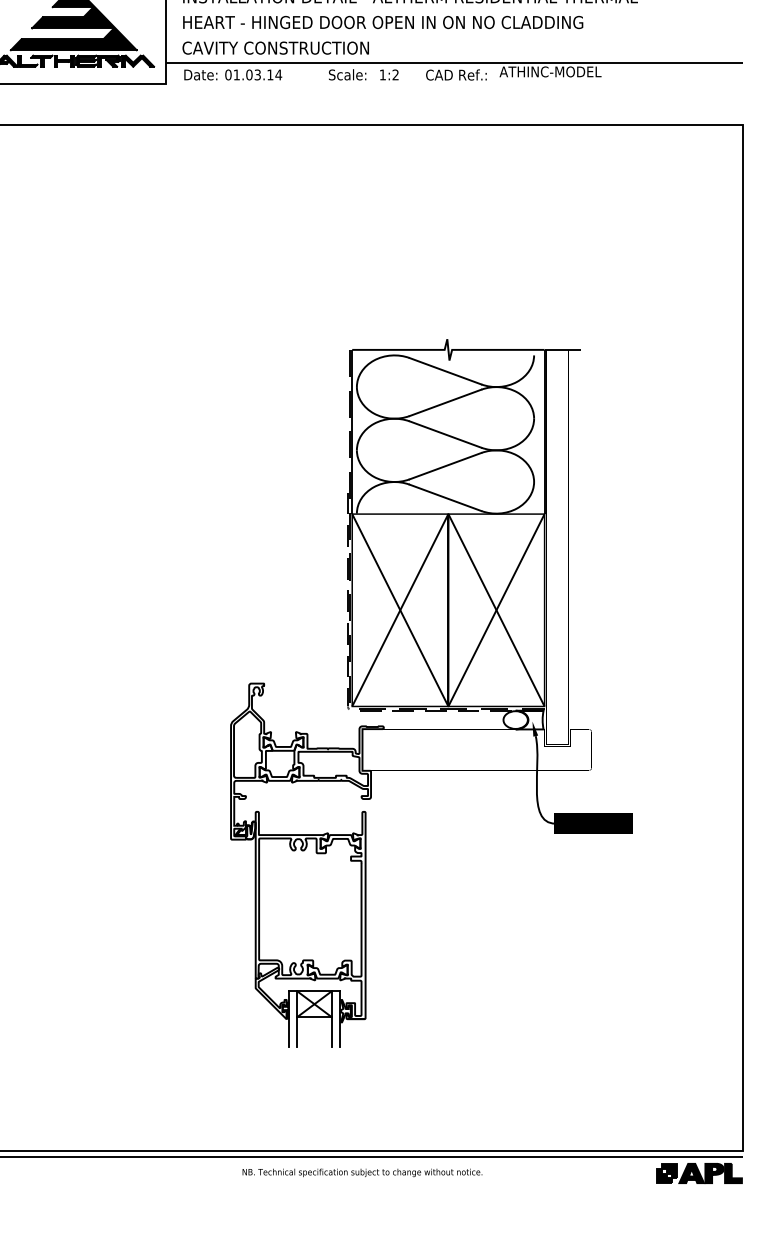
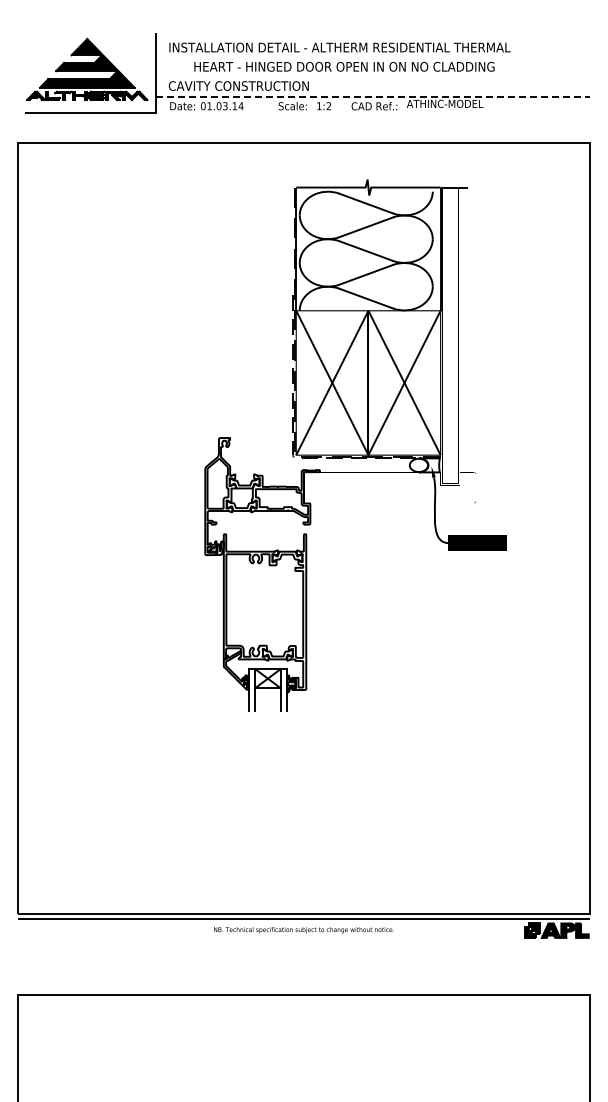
text: (383, 22) -> (344, 66), moved
line: (453, 63) -> (372, 97), solid -> dashed
part: (431, 693) -> (355, 445), moved

